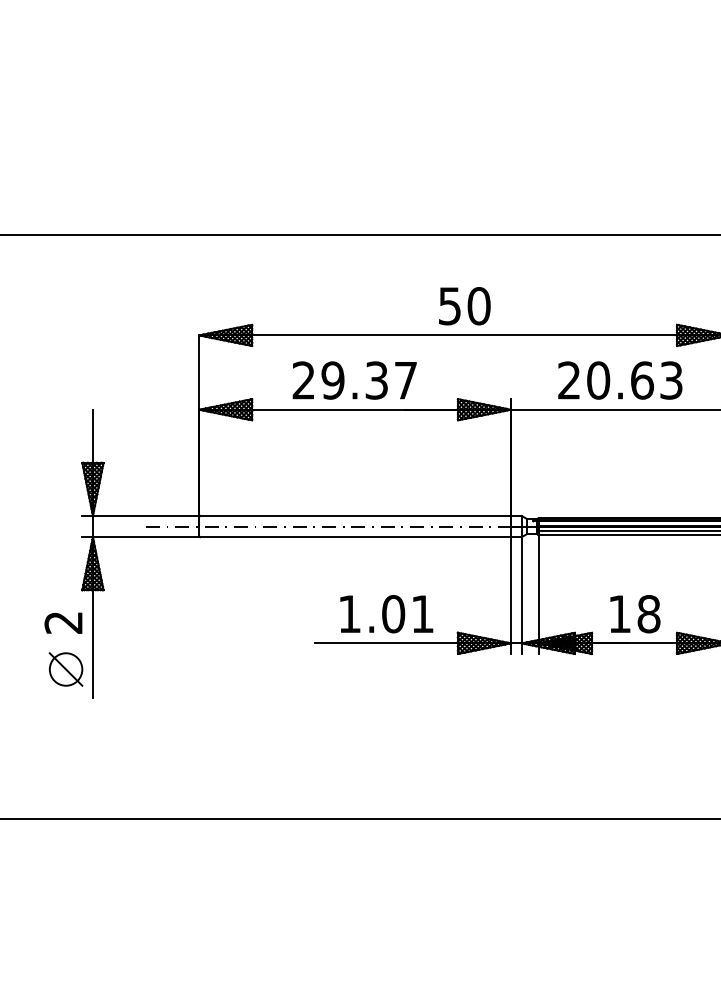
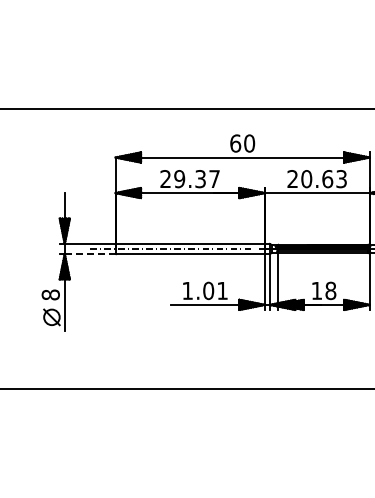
text: (449, 306) -> (235, 143), 50 -> 60
line: (144, 538) -> (89, 254), solid -> dashed
text: (63, 621) -> (50, 294), 2 -> 8

